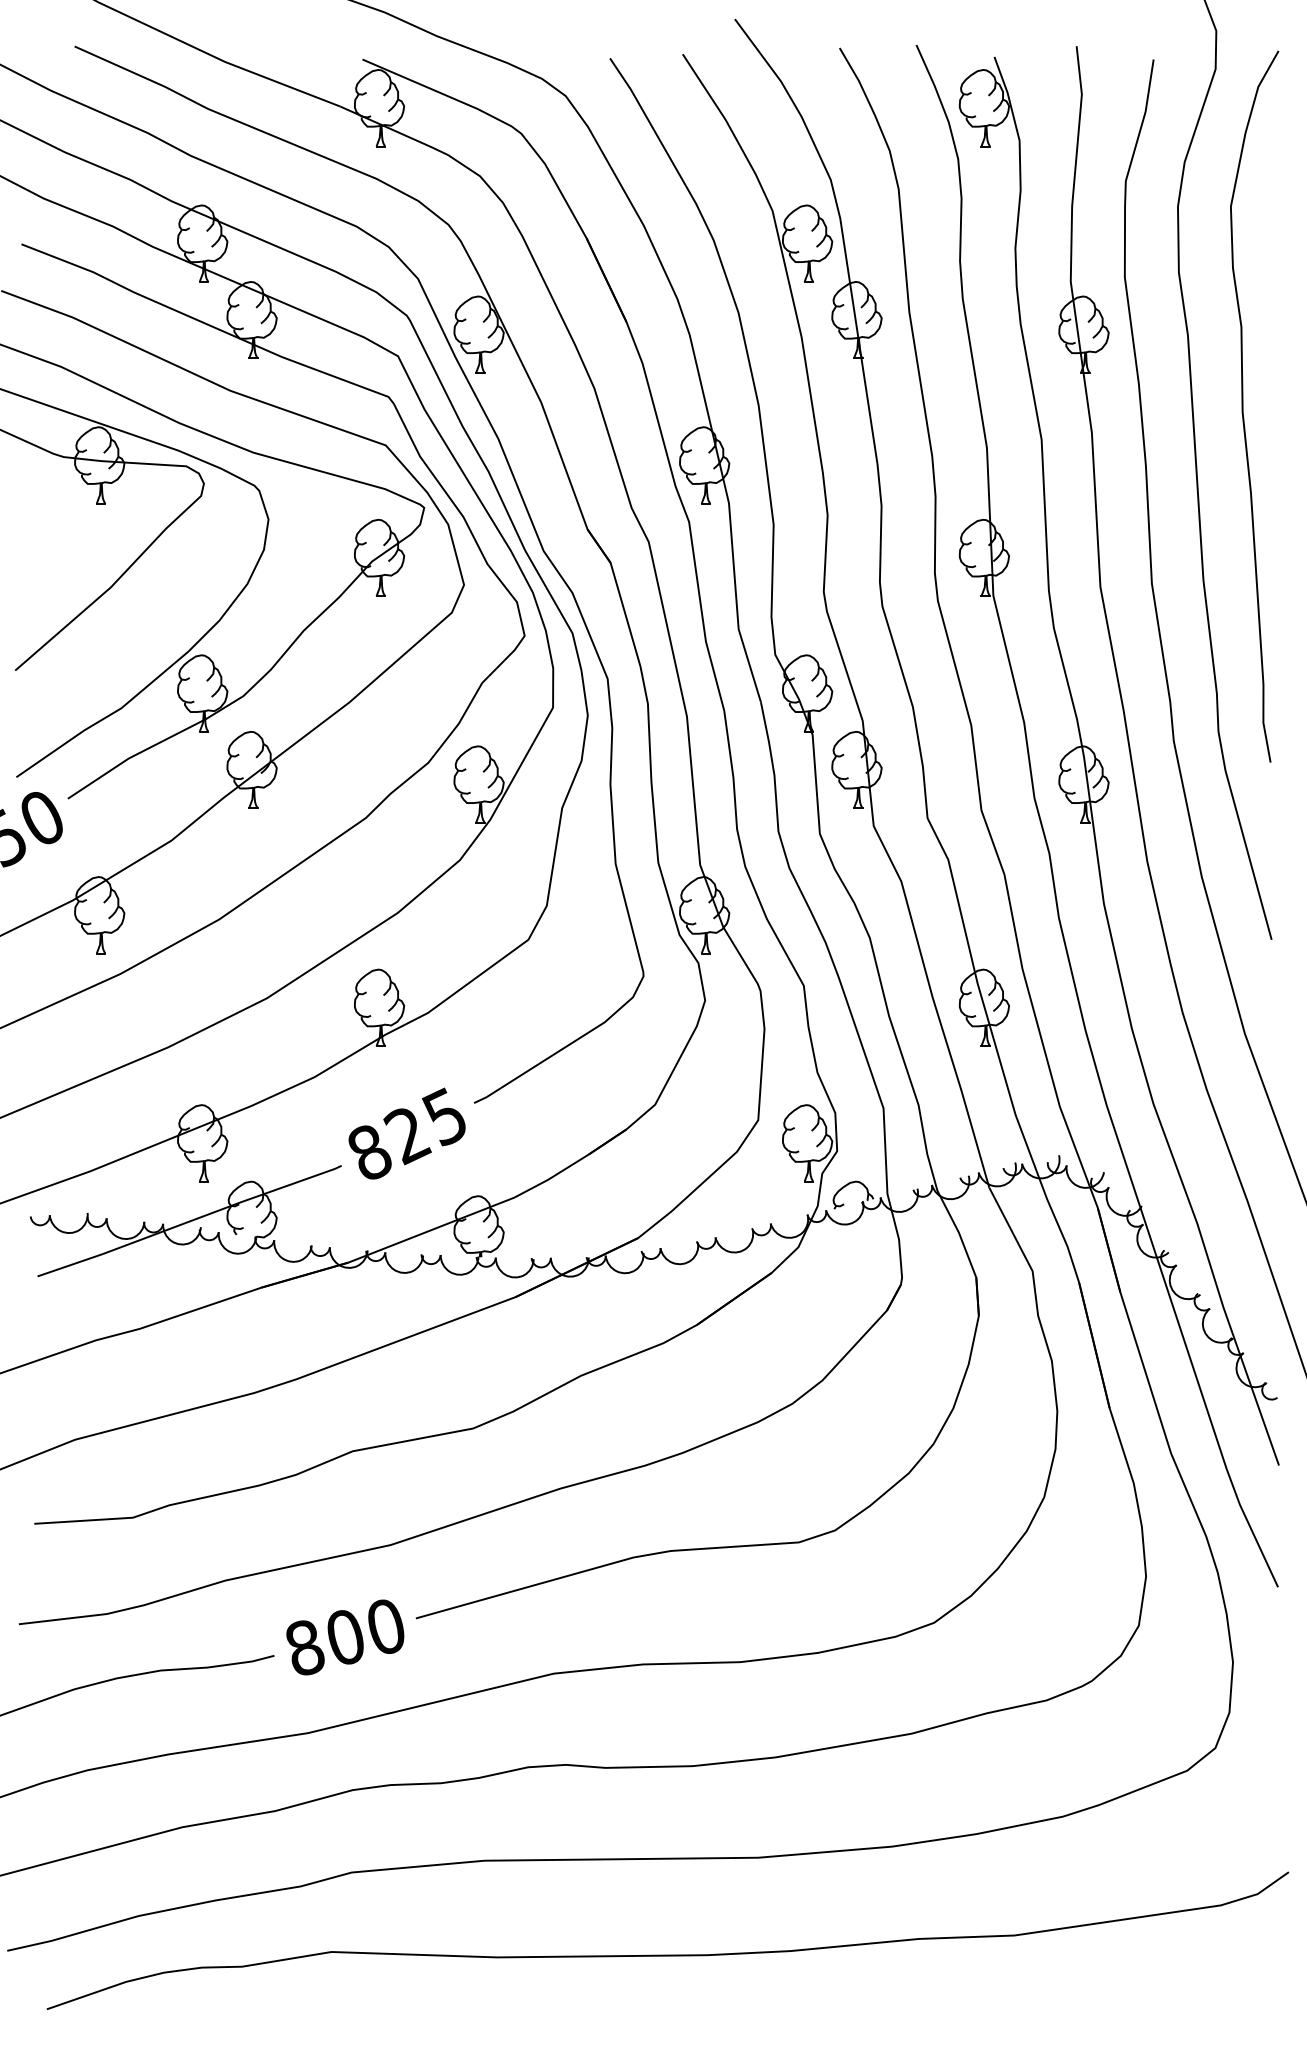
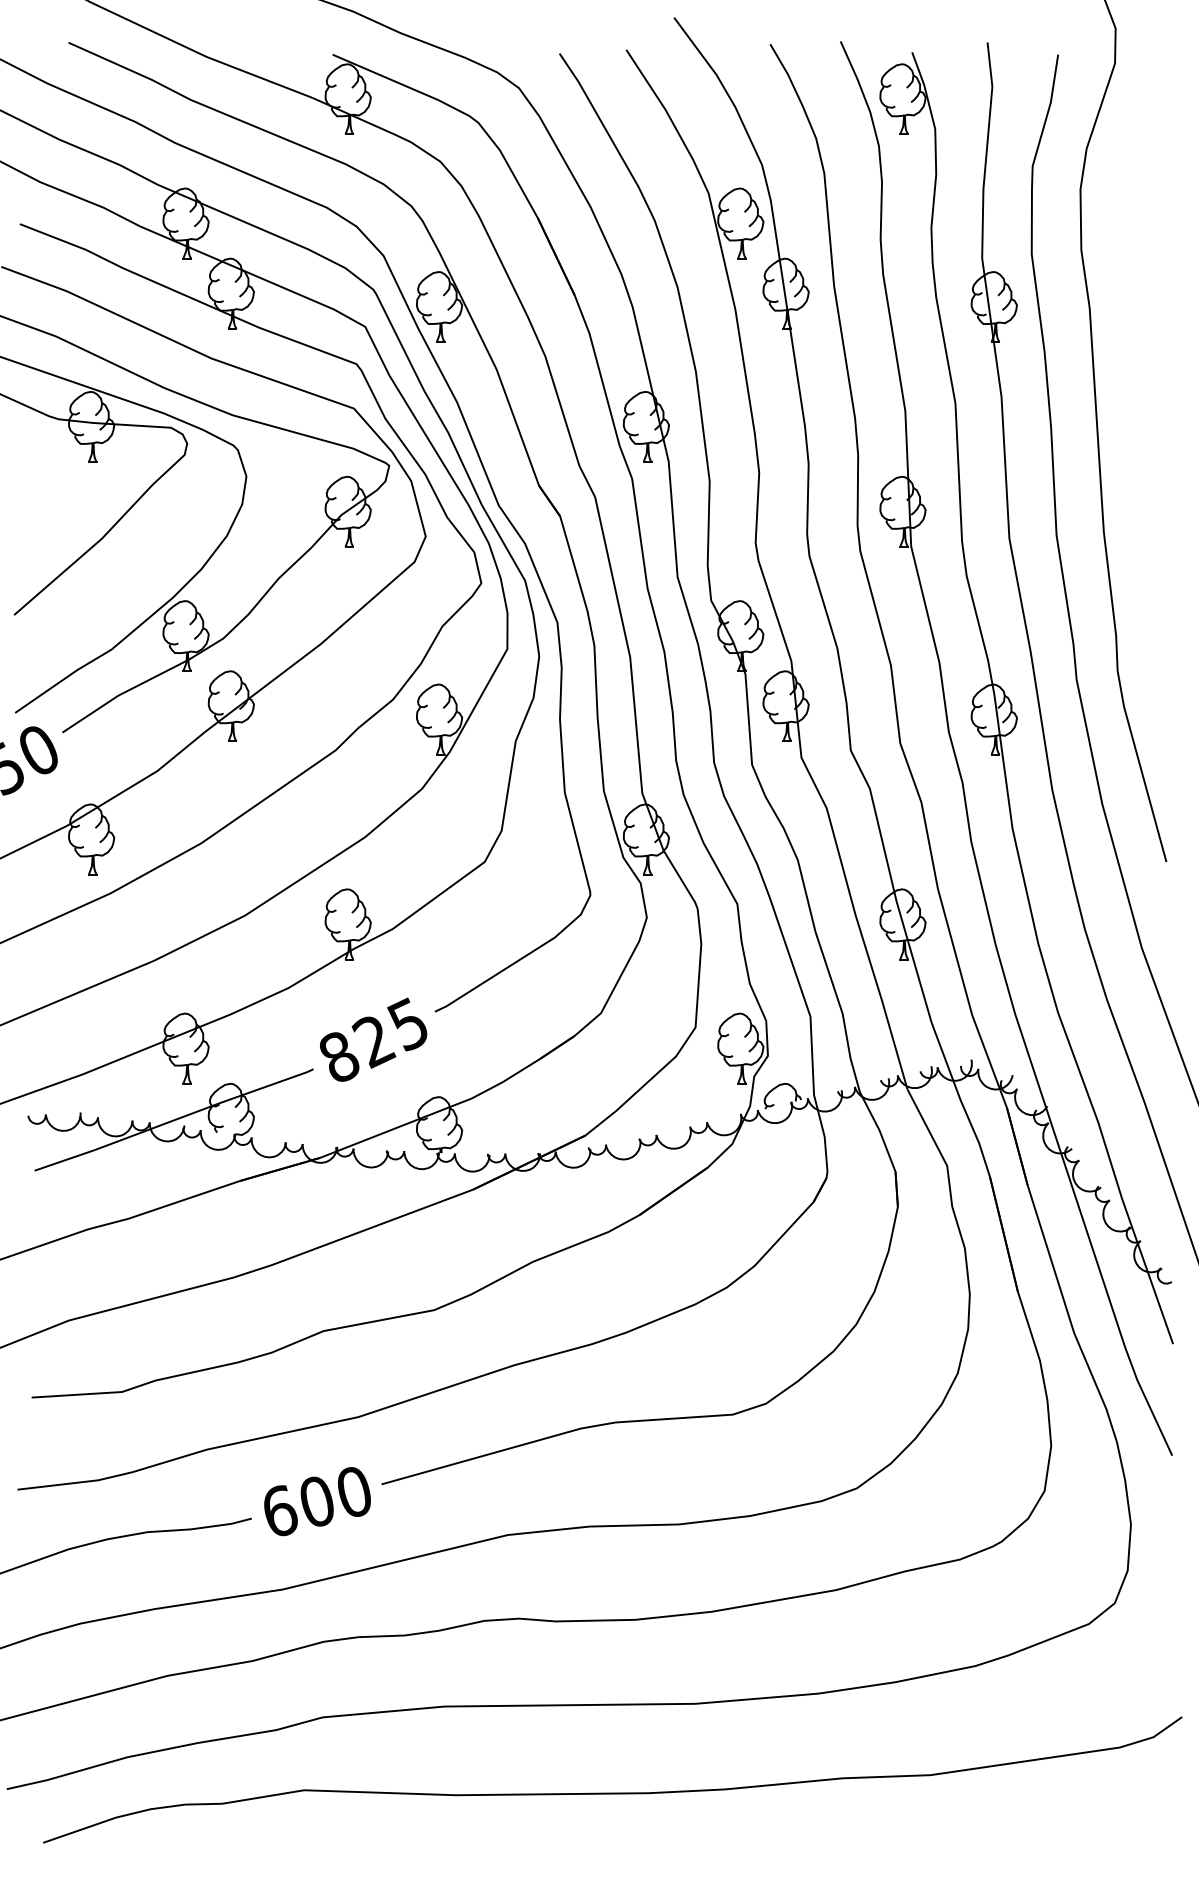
curve: (1243, 406) -> (1140, 372), removed
text: (305, 1647) -> (280, 1511), 800 -> 600

